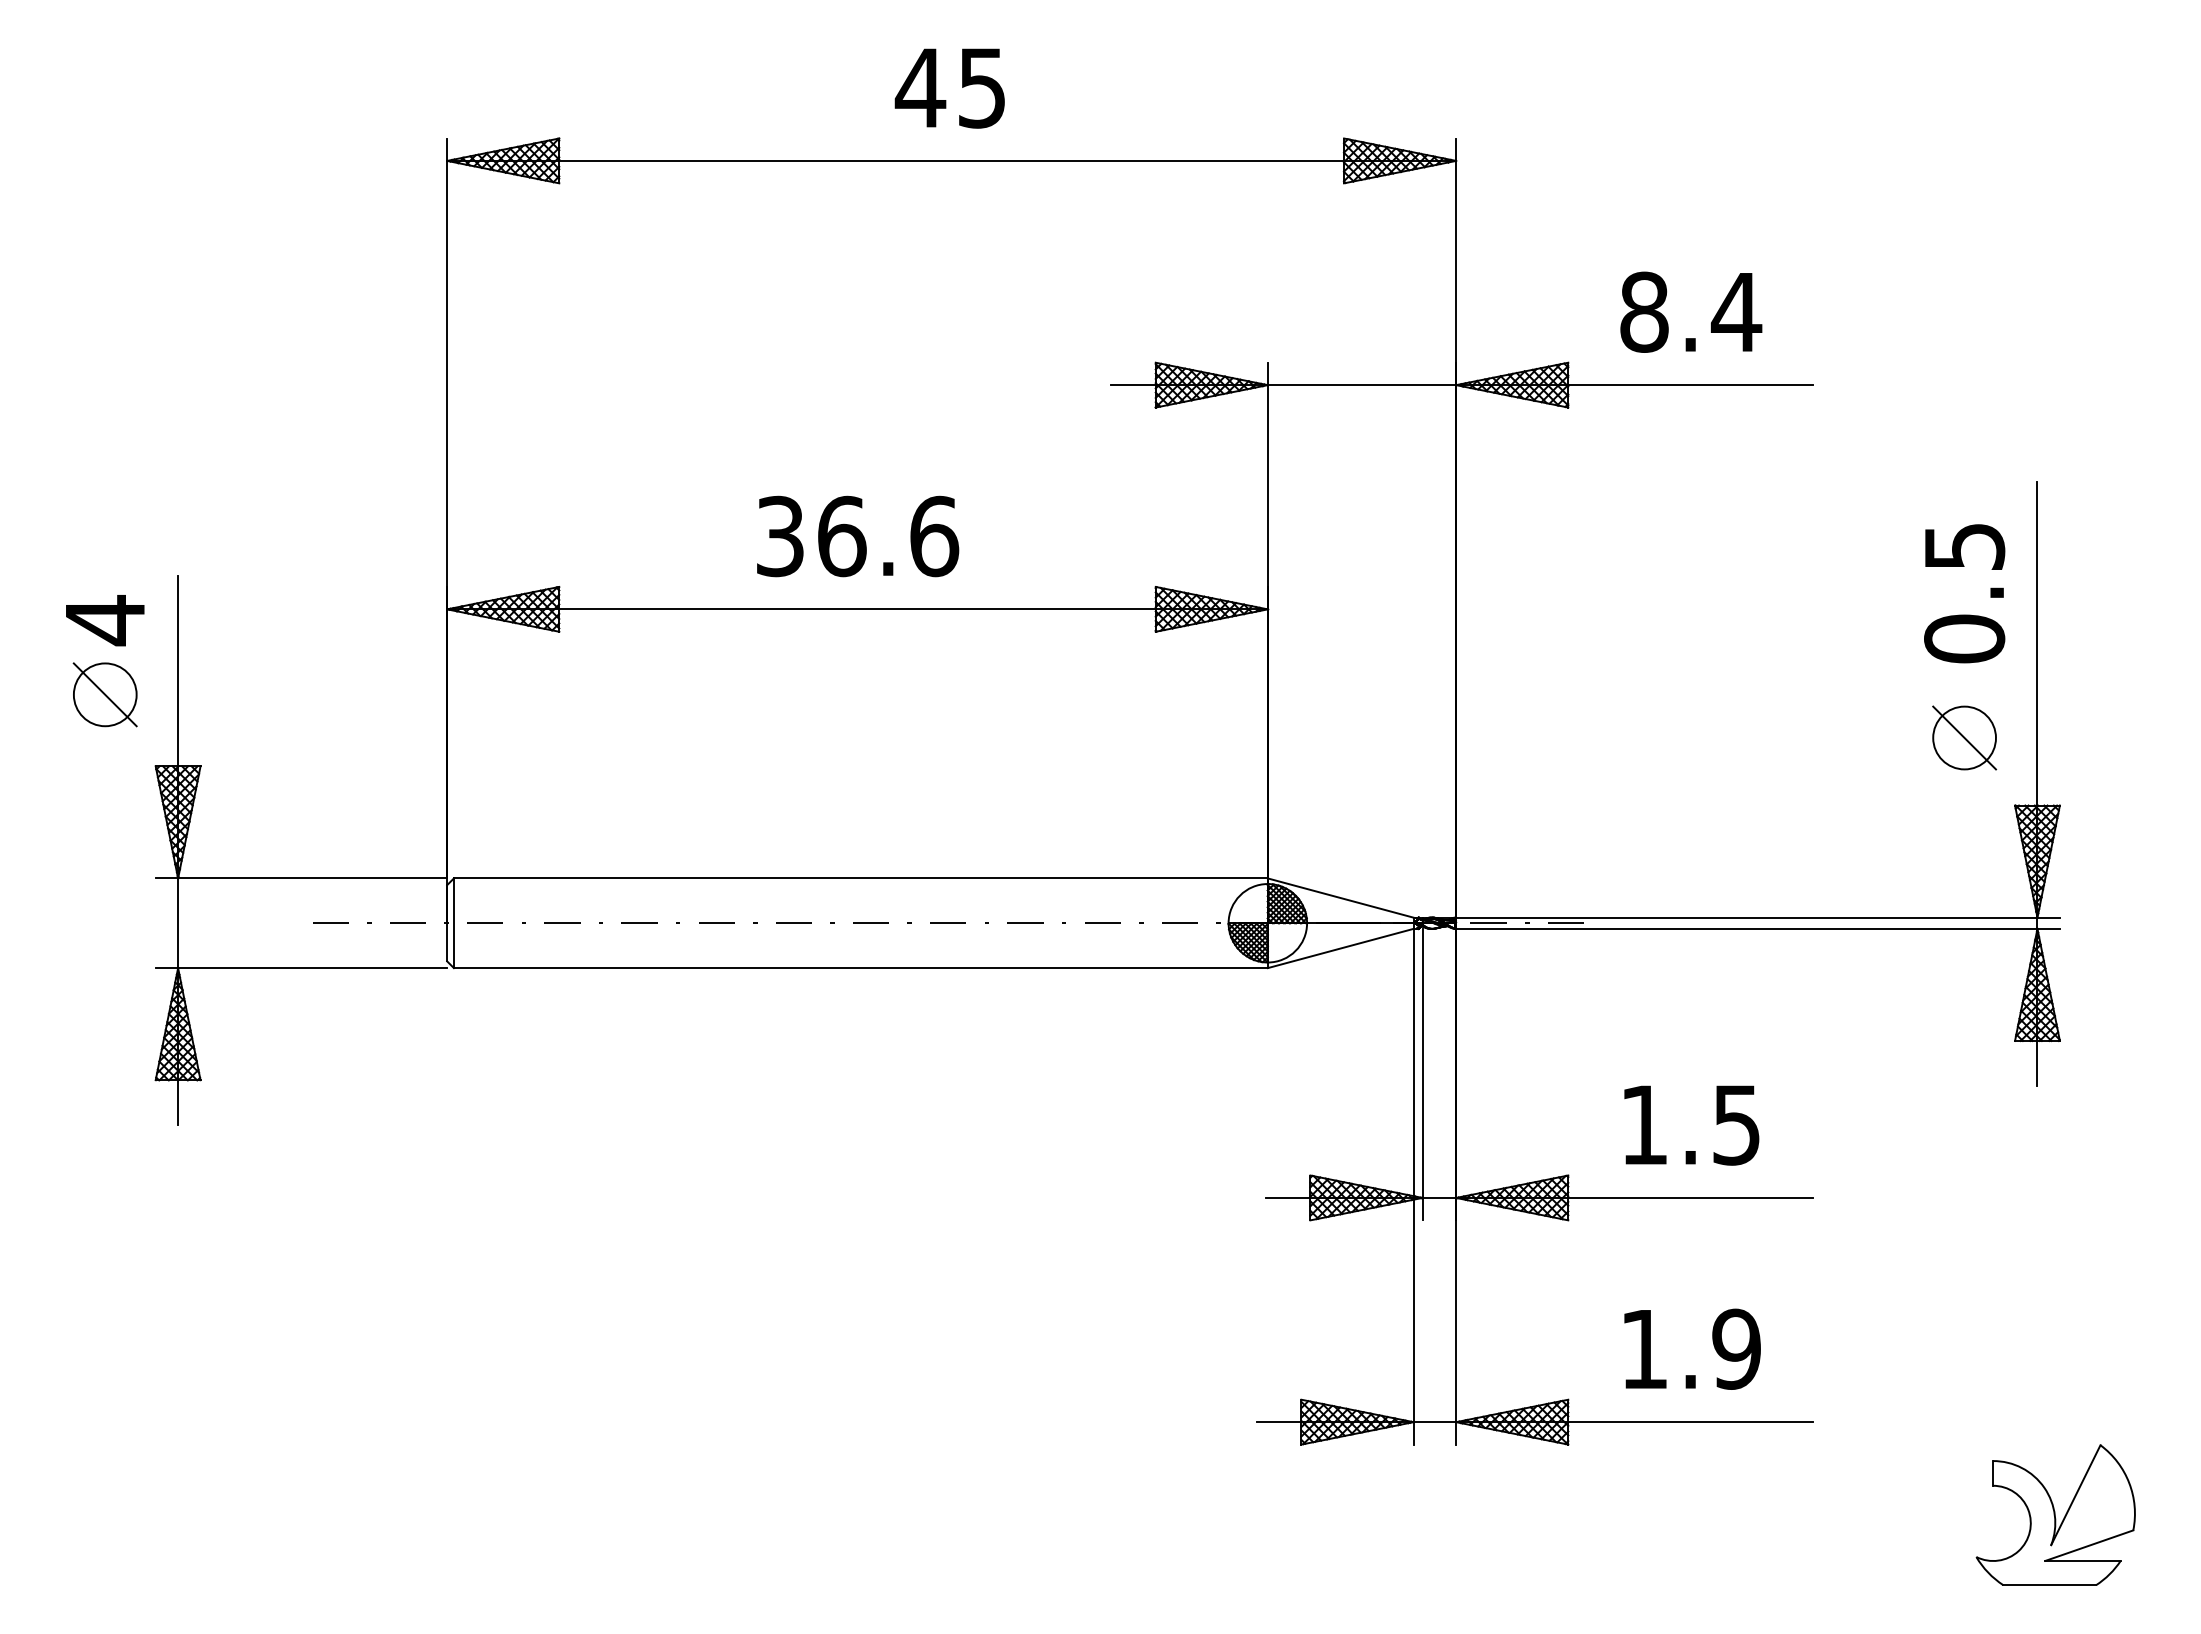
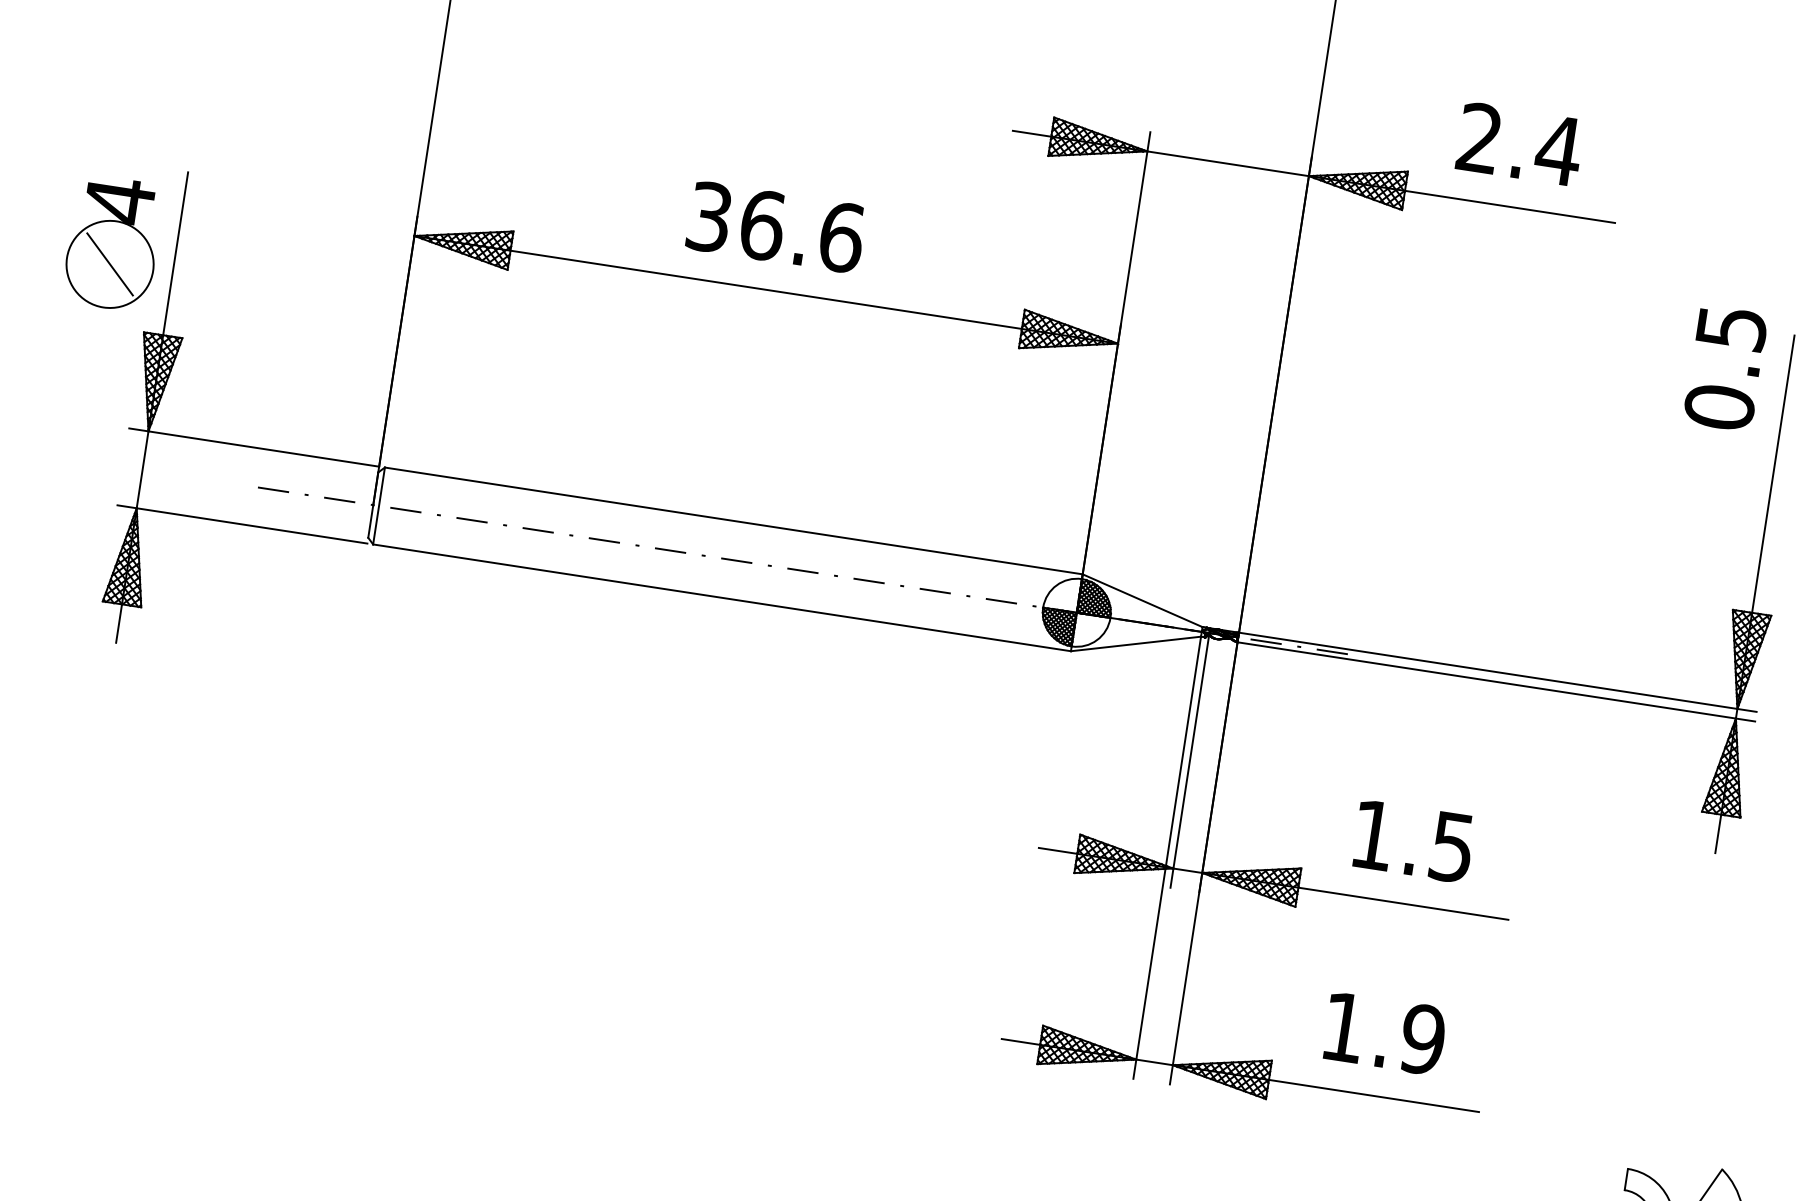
text: (1644, 311) -> (1480, 137), 8.4 -> 2.4
text: (1964, 593) -> (1725, 368), moved
circle: (104, 694) -> (109, 264), size x1.6
part: (1964, 737) -> (1698, 544), removed

